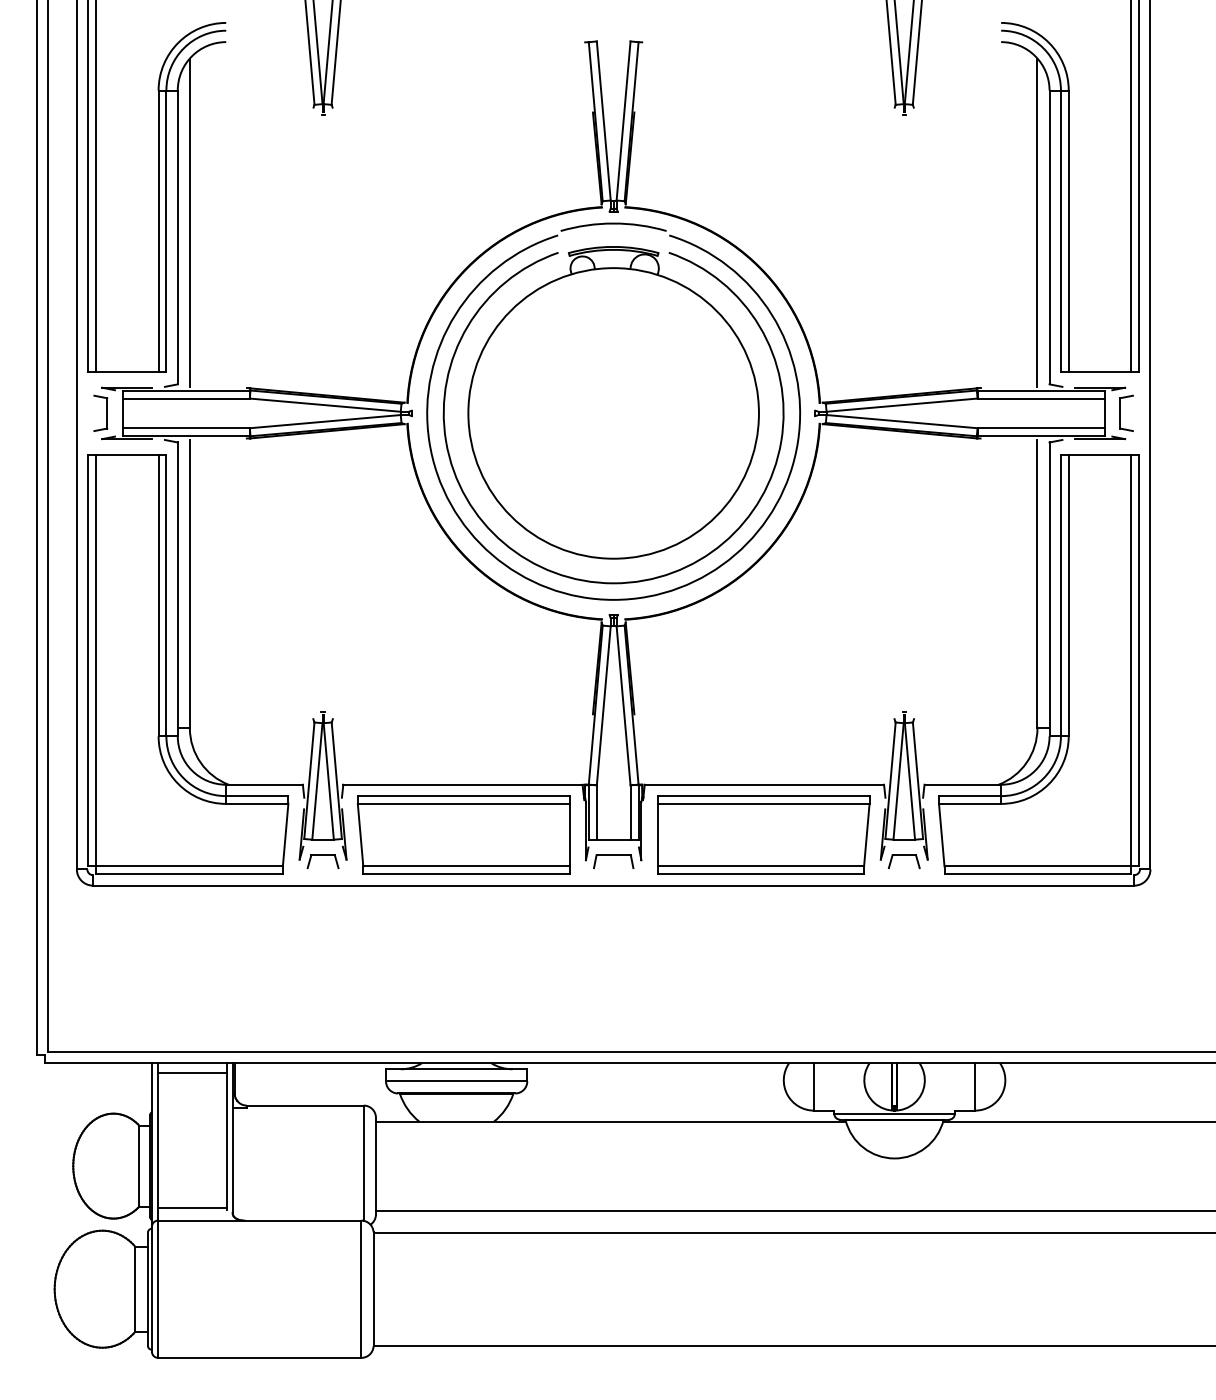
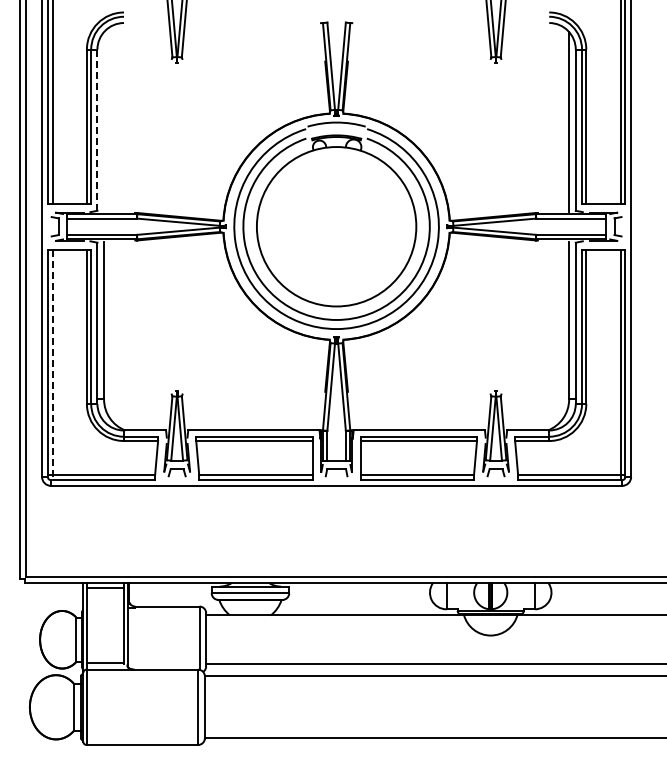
line: (190, 221) -> (104, 121), removed
line: (177, 237) -> (97, 130), solid -> dashed
line: (95, 664) -> (52, 364), solid -> dashed

